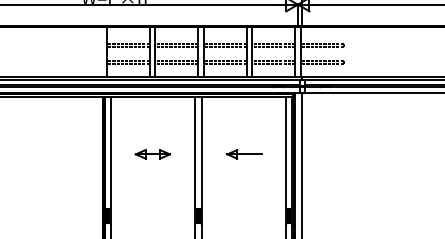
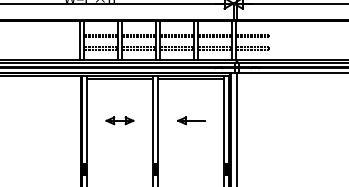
line: (101, 51) -> (79, 40), added
line: (153, 101) -> (120, 79), added
line: (243, 101) -> (190, 79), added

